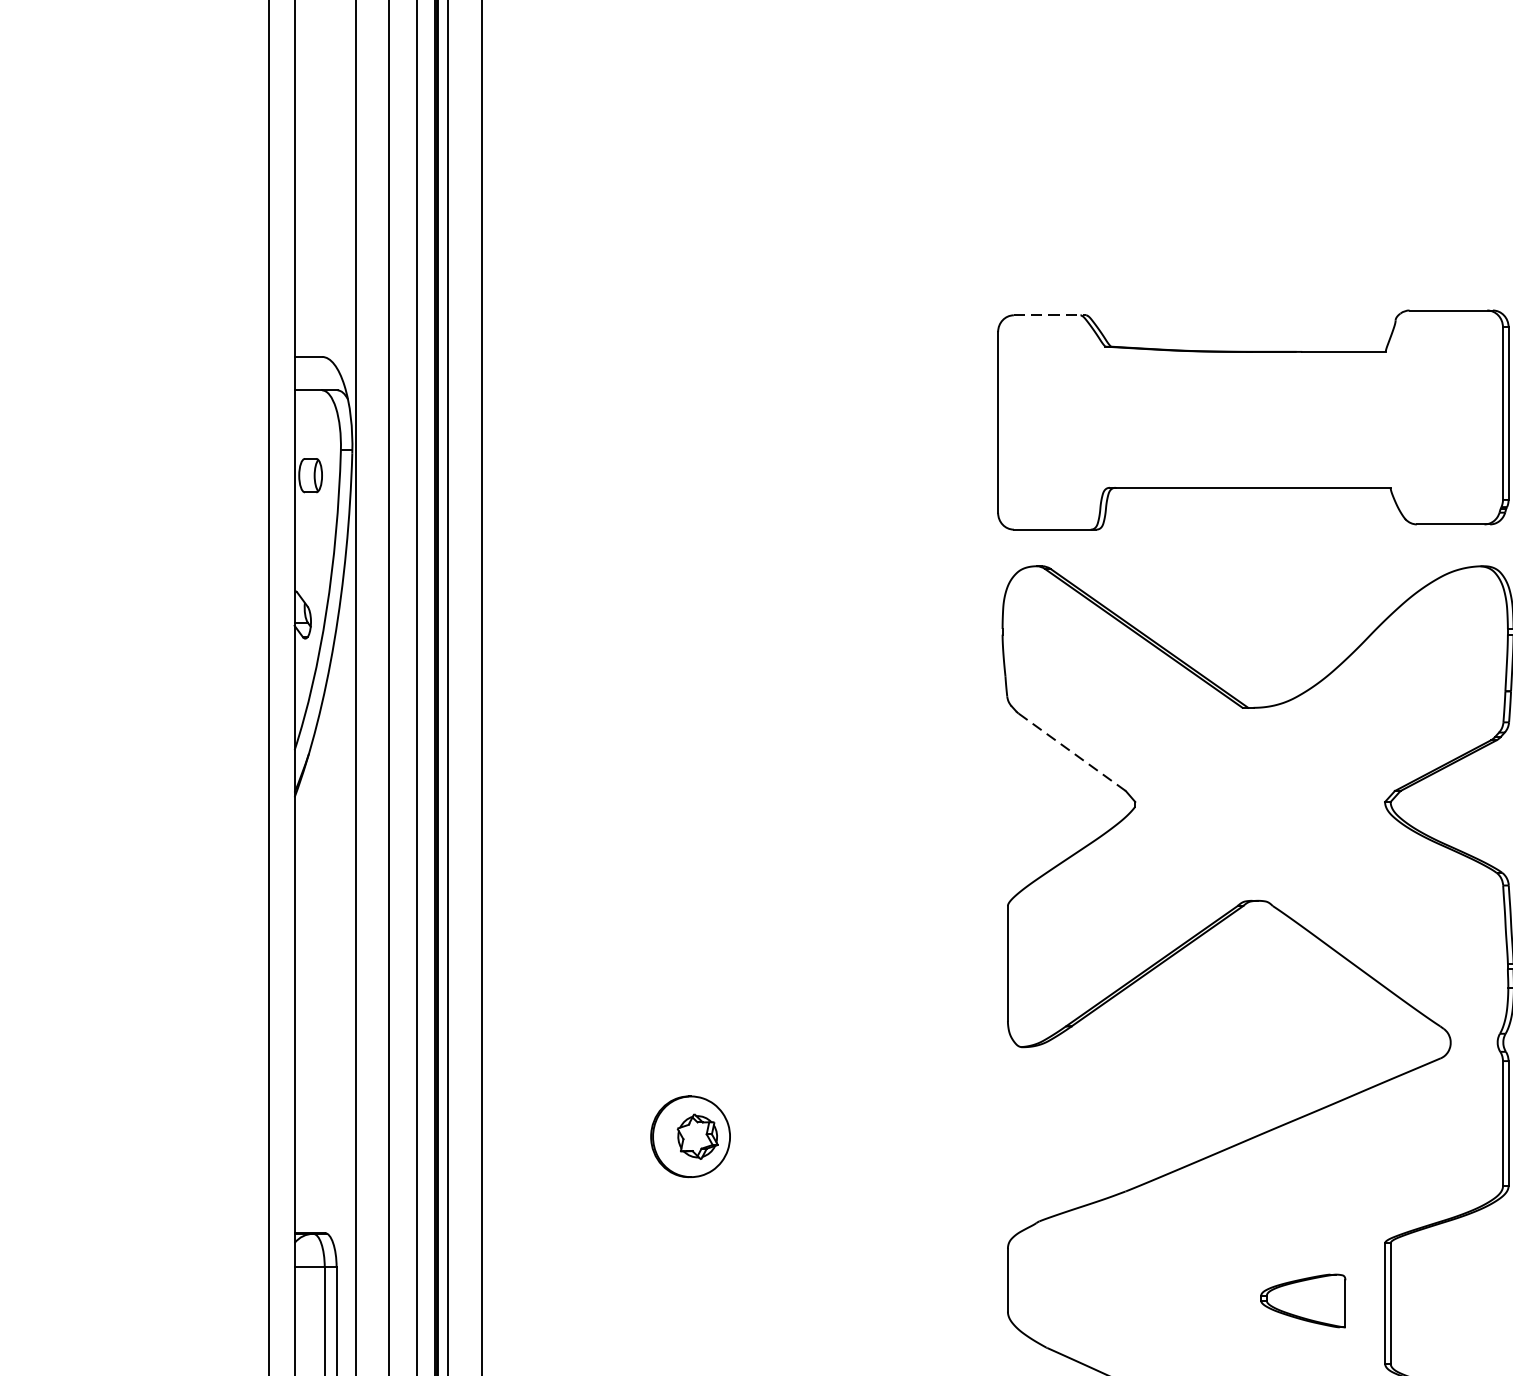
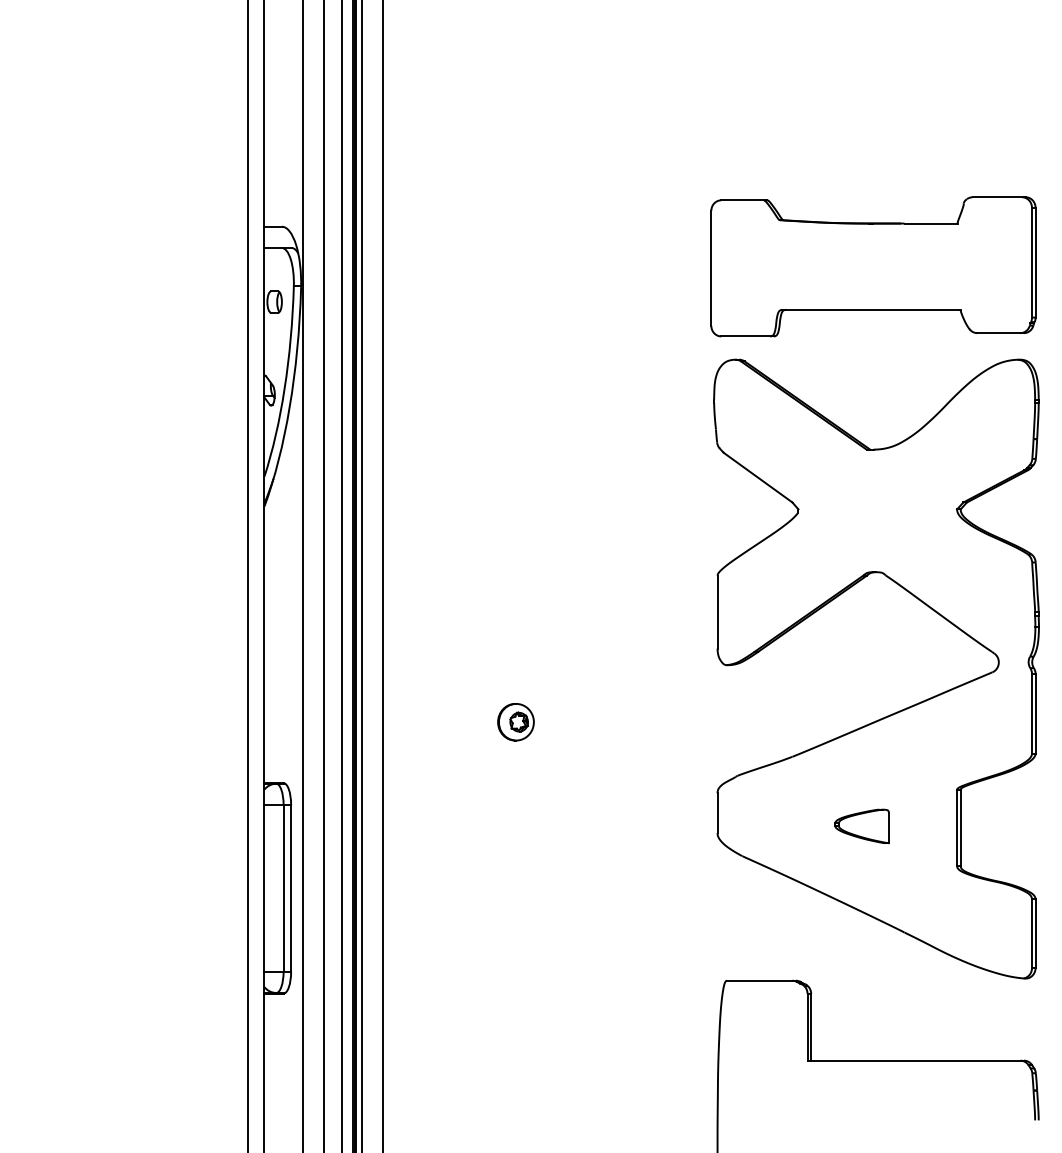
line: (1050, 315) -> (744, 200), dashed -> solid
line: (1072, 751) -> (758, 477), dashed -> solid
part: (689, 1137) -> (515, 722), size x0.71
part: (1302, 1301) -> (861, 826), moved

